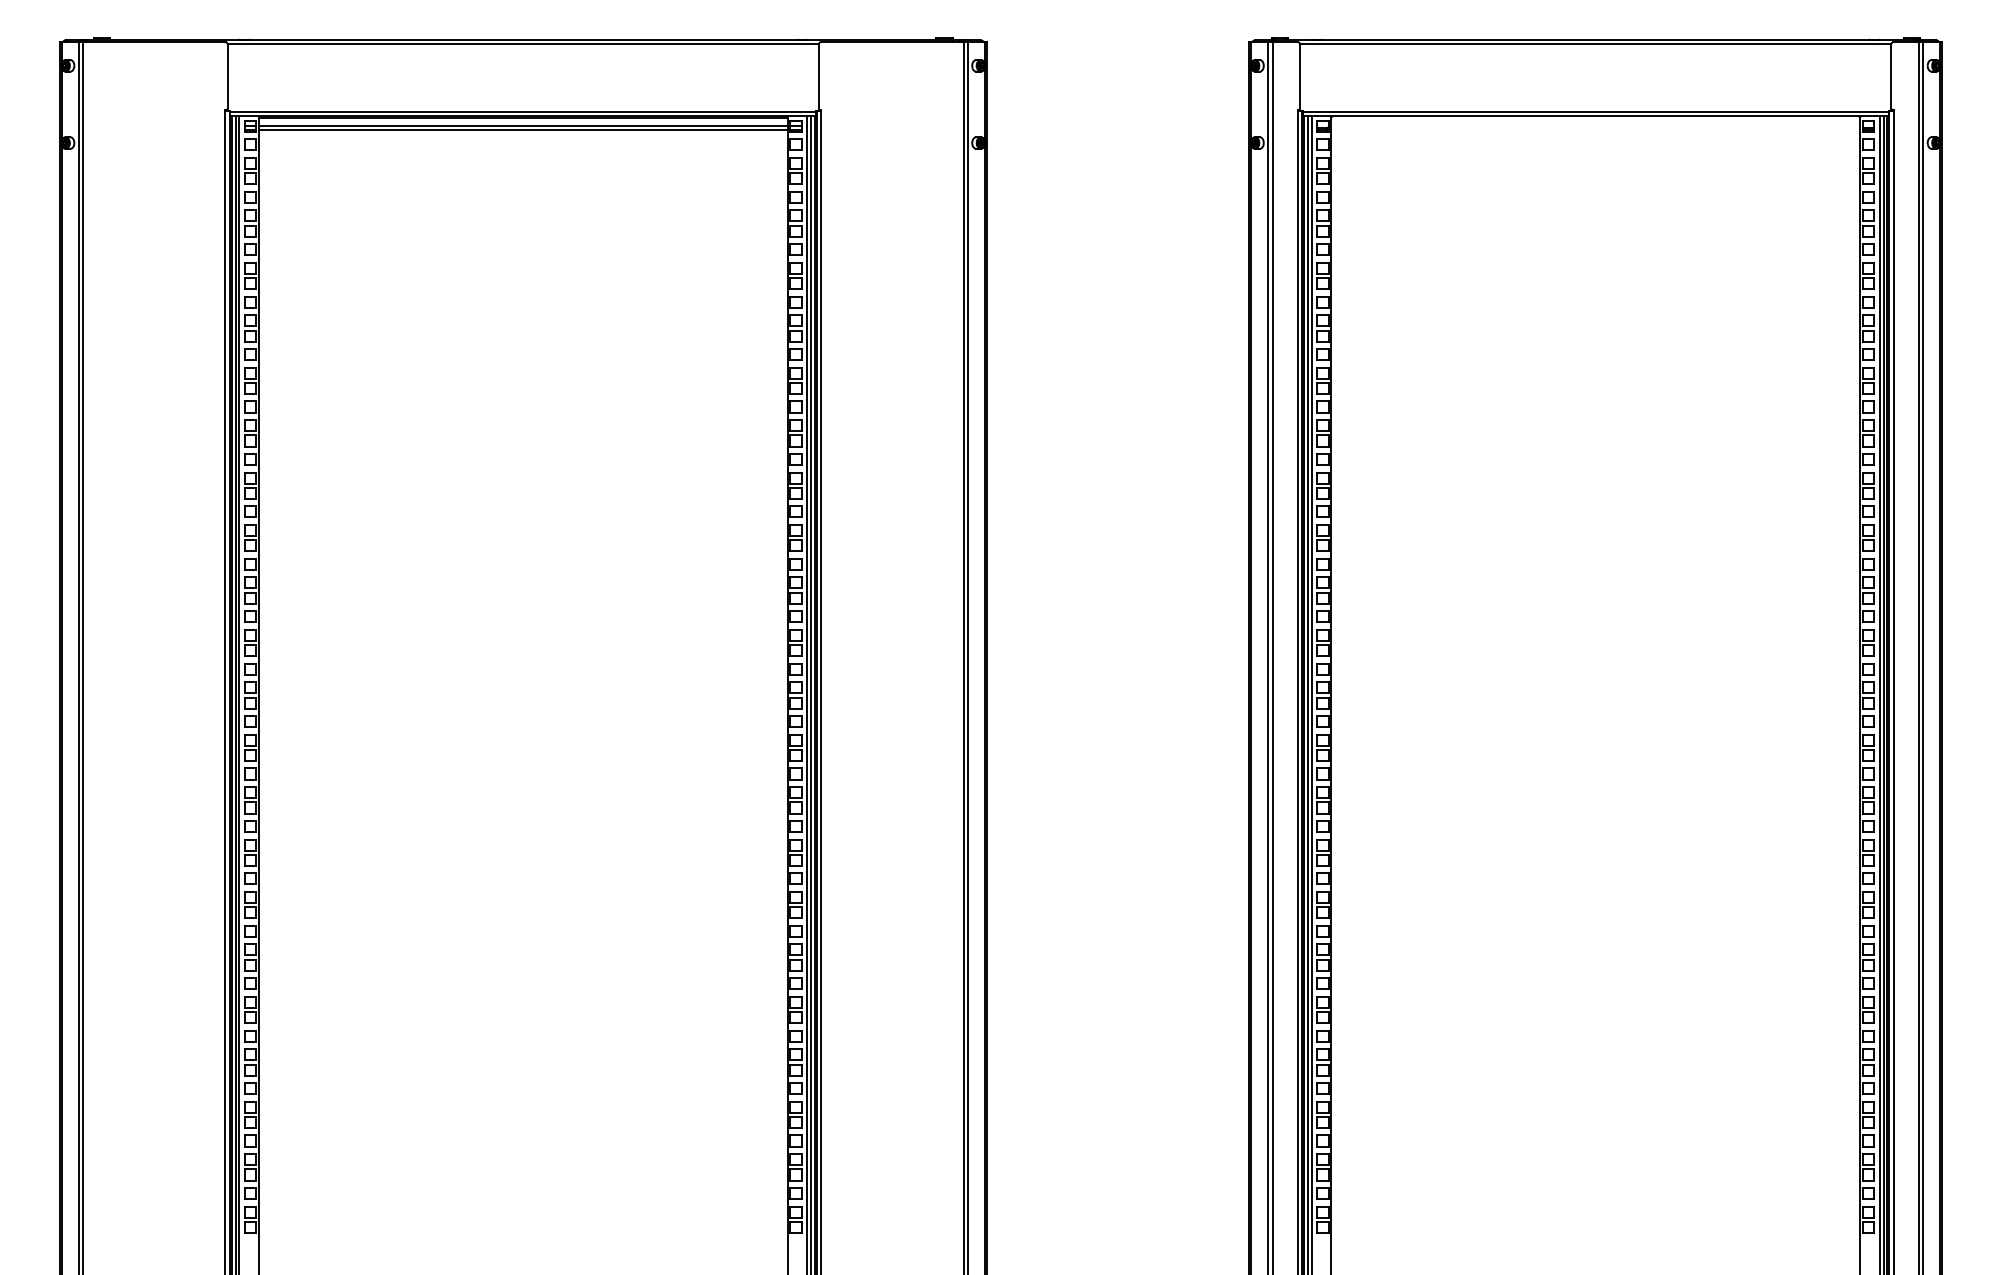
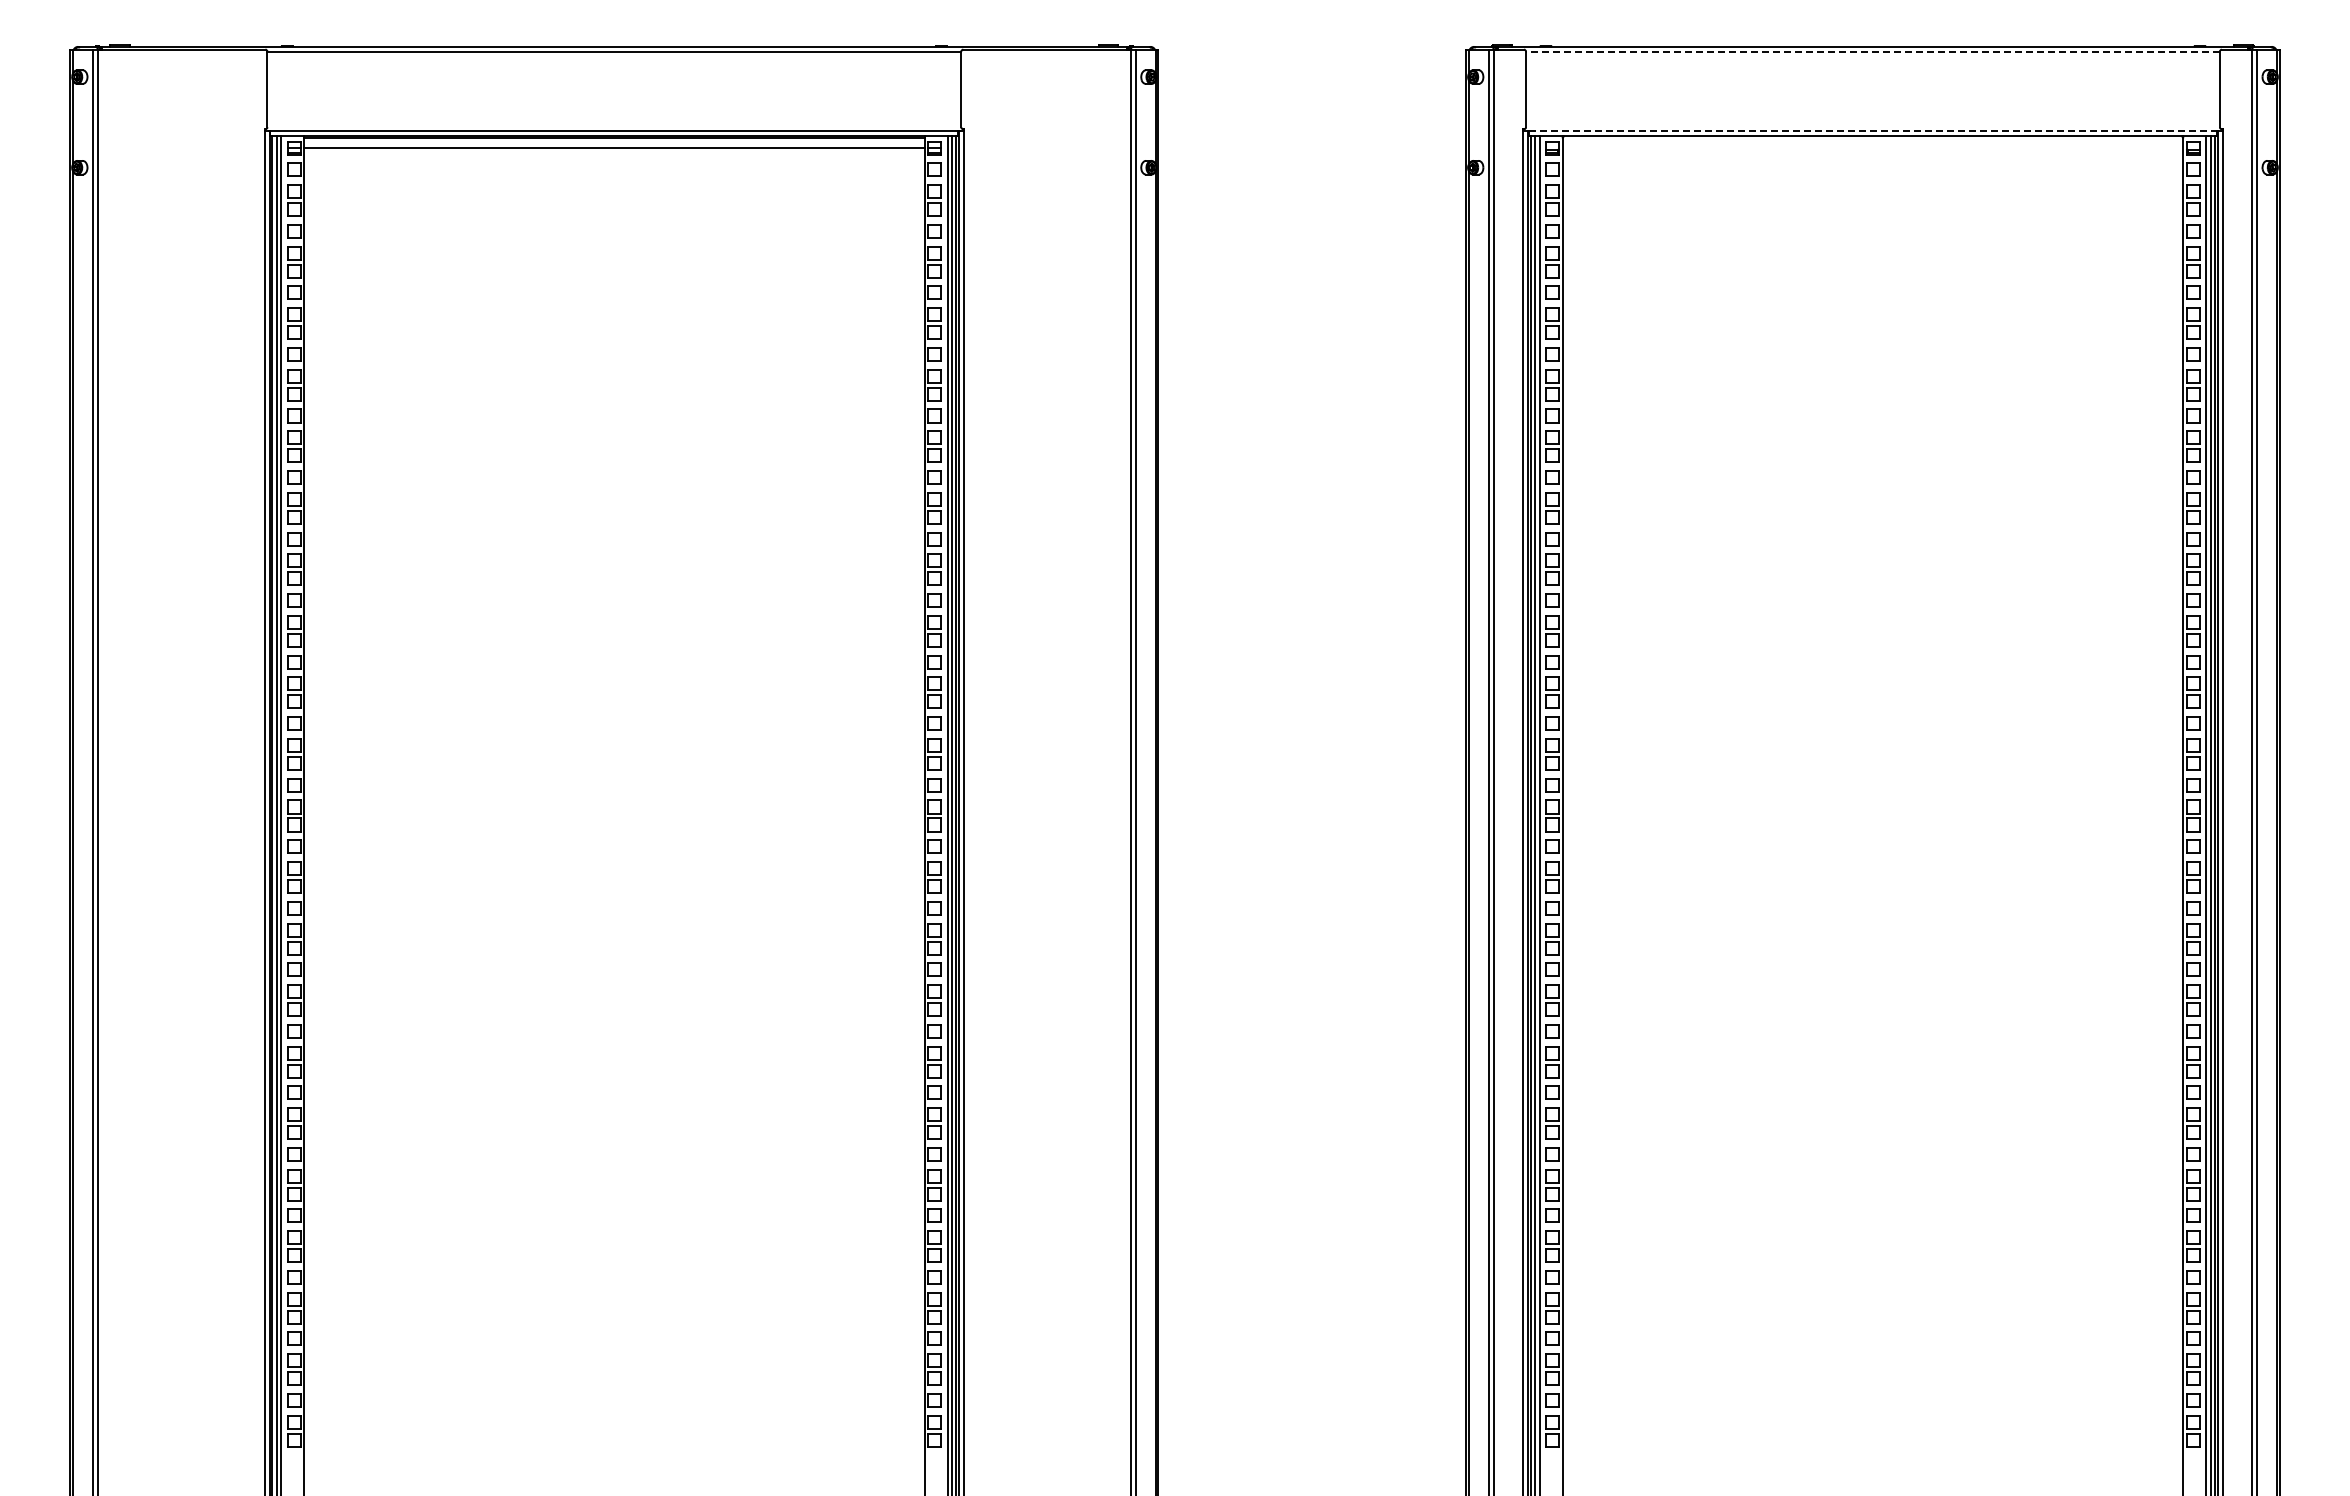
line: (1595, 44) -> (1872, 51), solid -> dashed
line: (1596, 112) -> (1873, 131), solid -> dashed
line: (522, 130) -> (613, 152), removed

